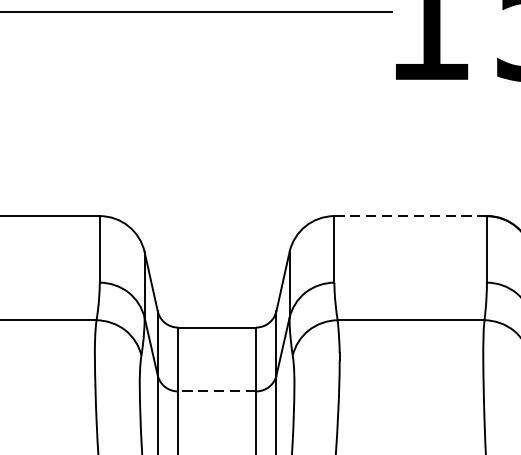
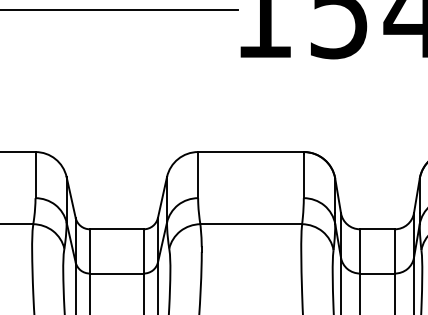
line: (410, 216) -> (250, 152), dashed -> solid
line: (216, 391) -> (116, 273), dashed -> solid

